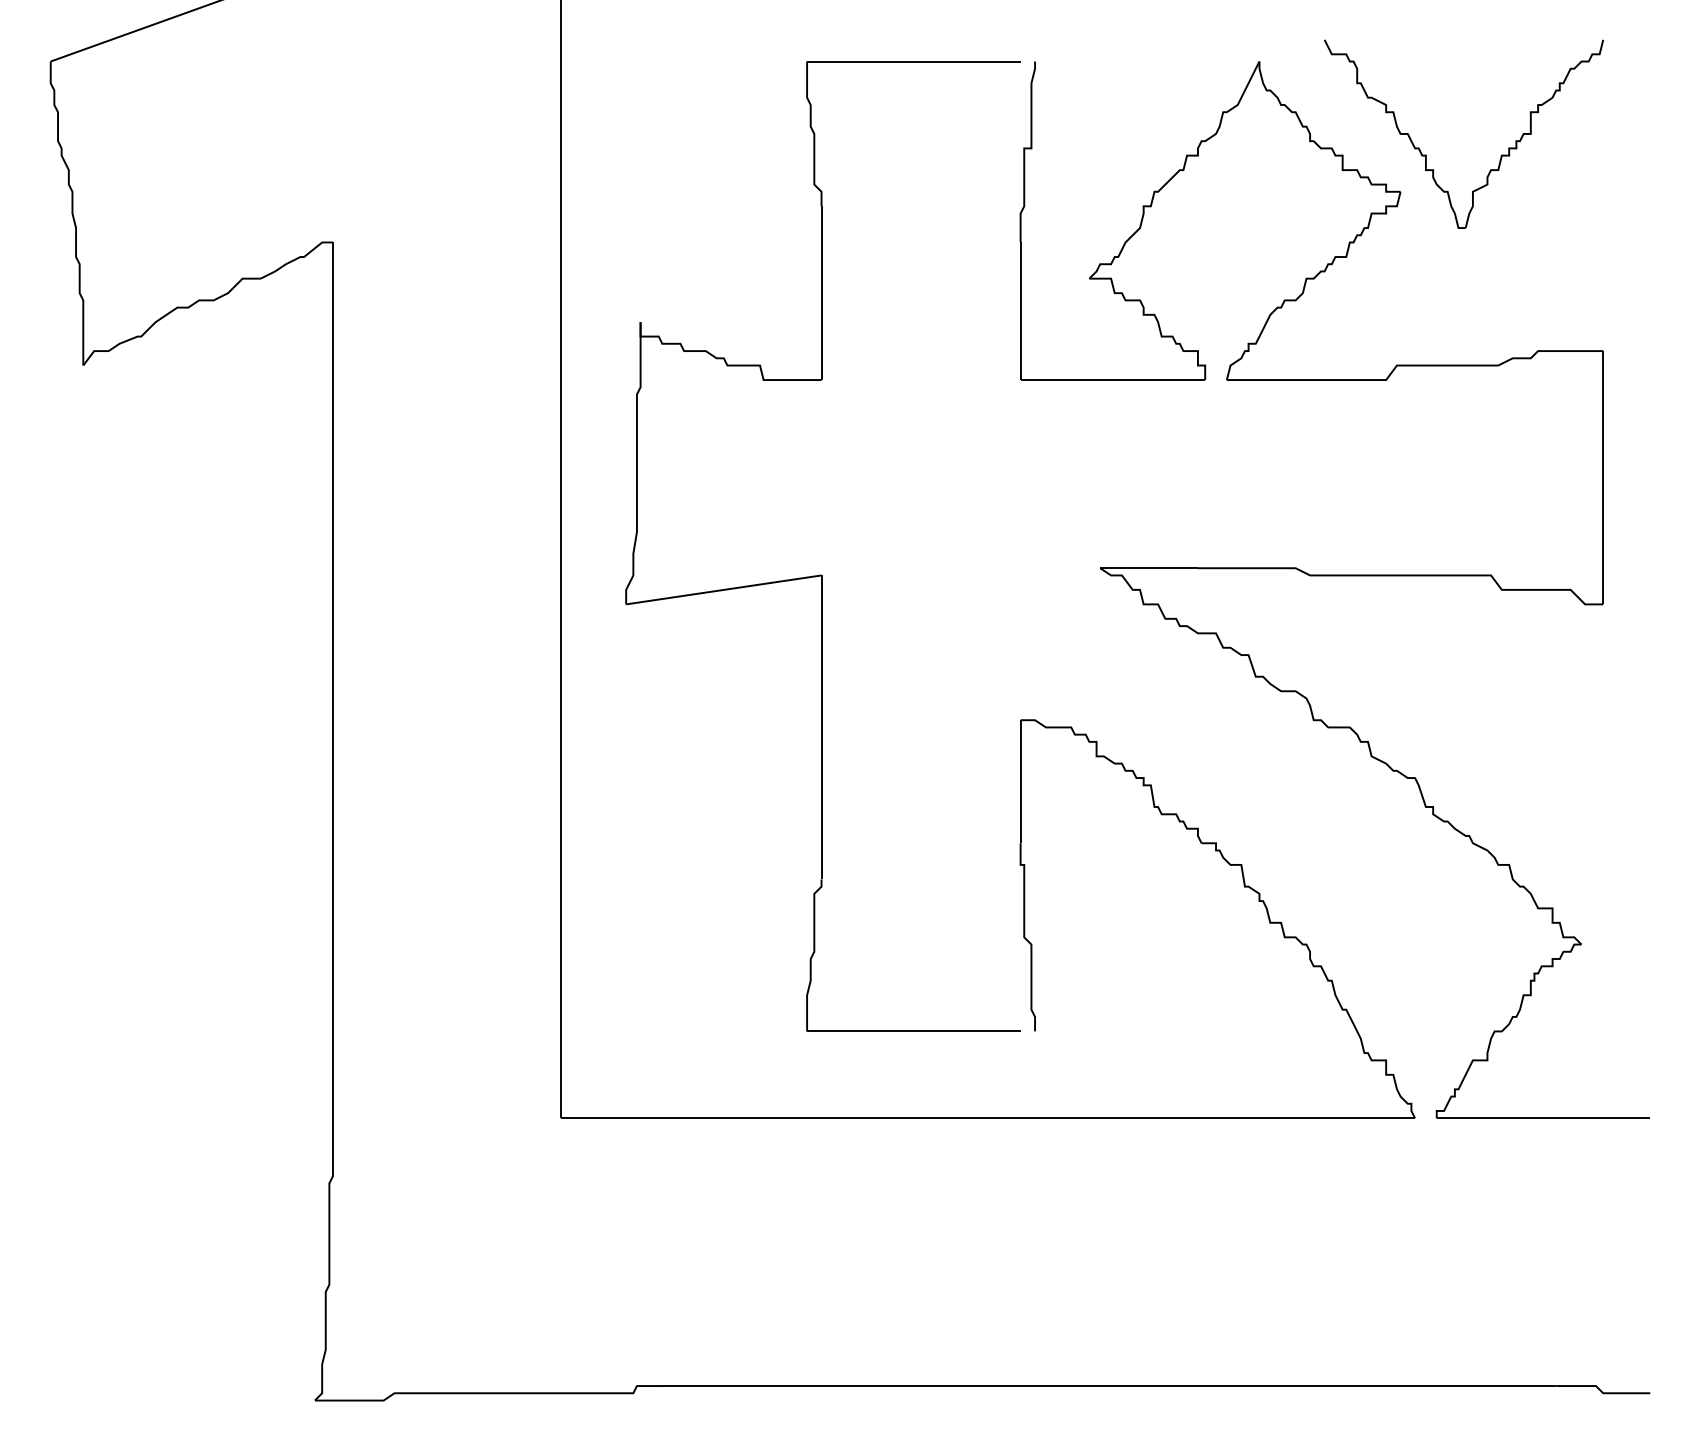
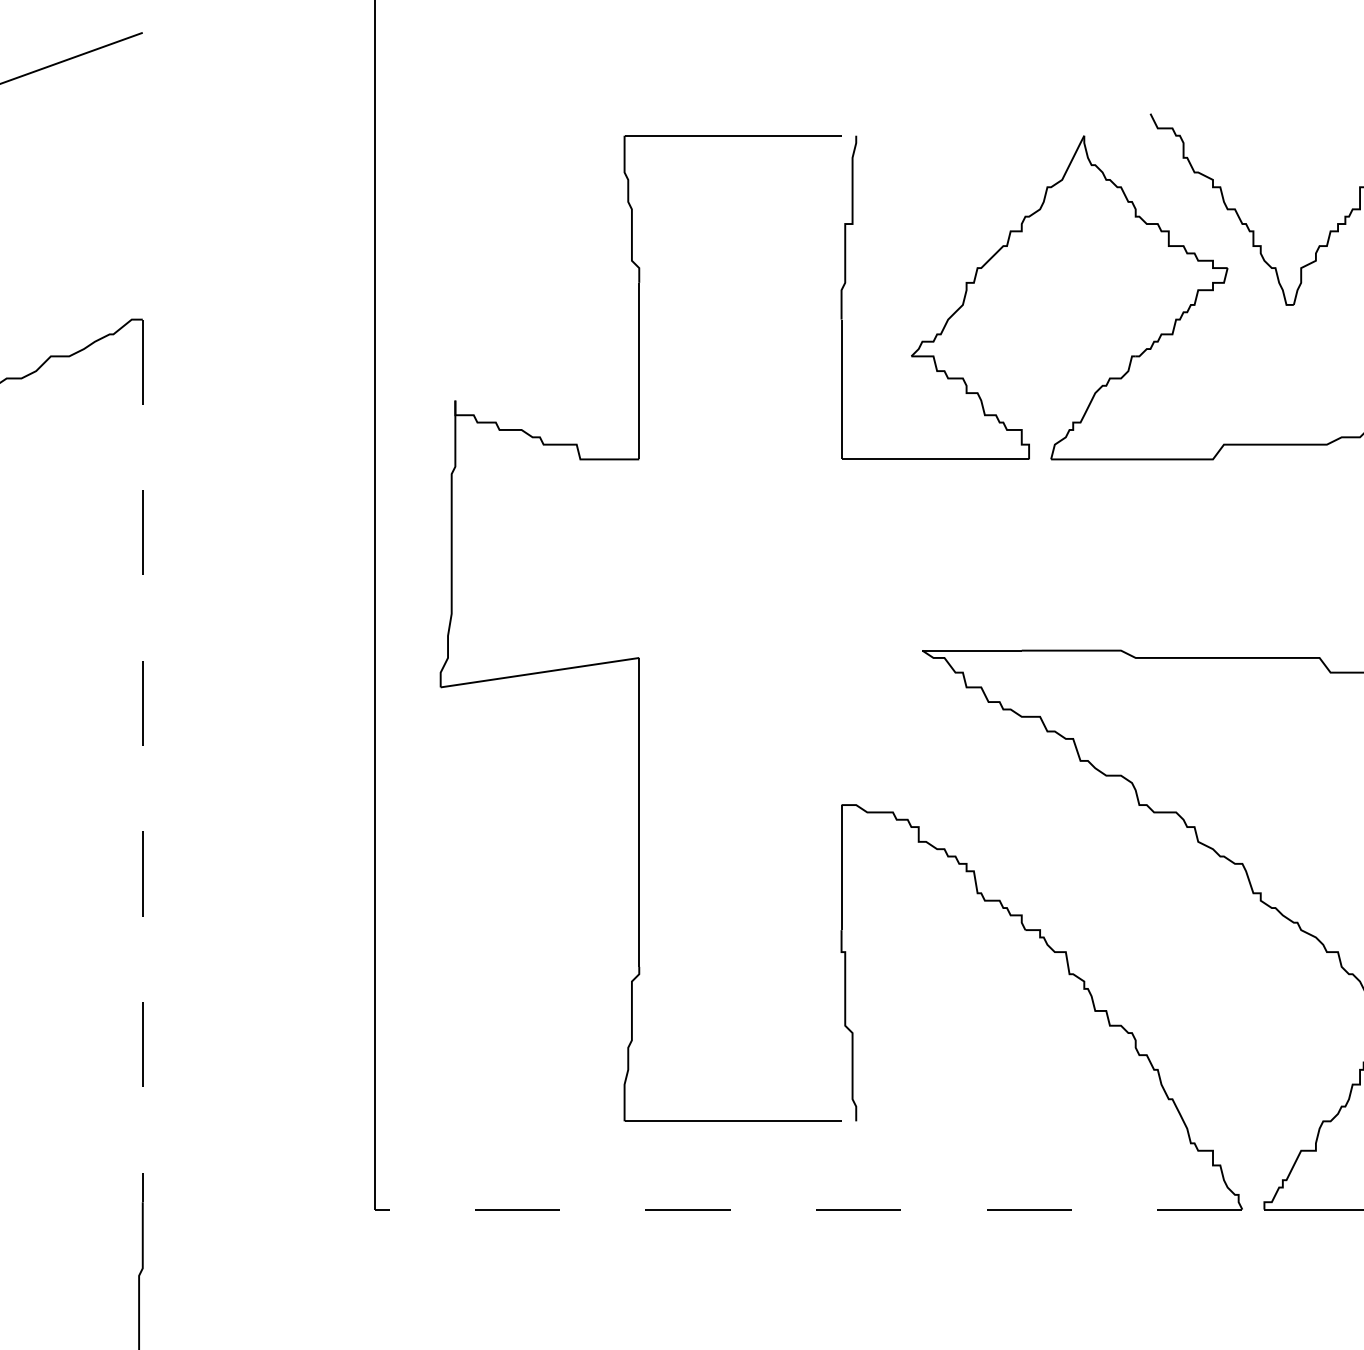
line: (332, 677) -> (142, 761), solid -> dashed
line: (987, 1118) -> (807, 1209), solid -> dashed

